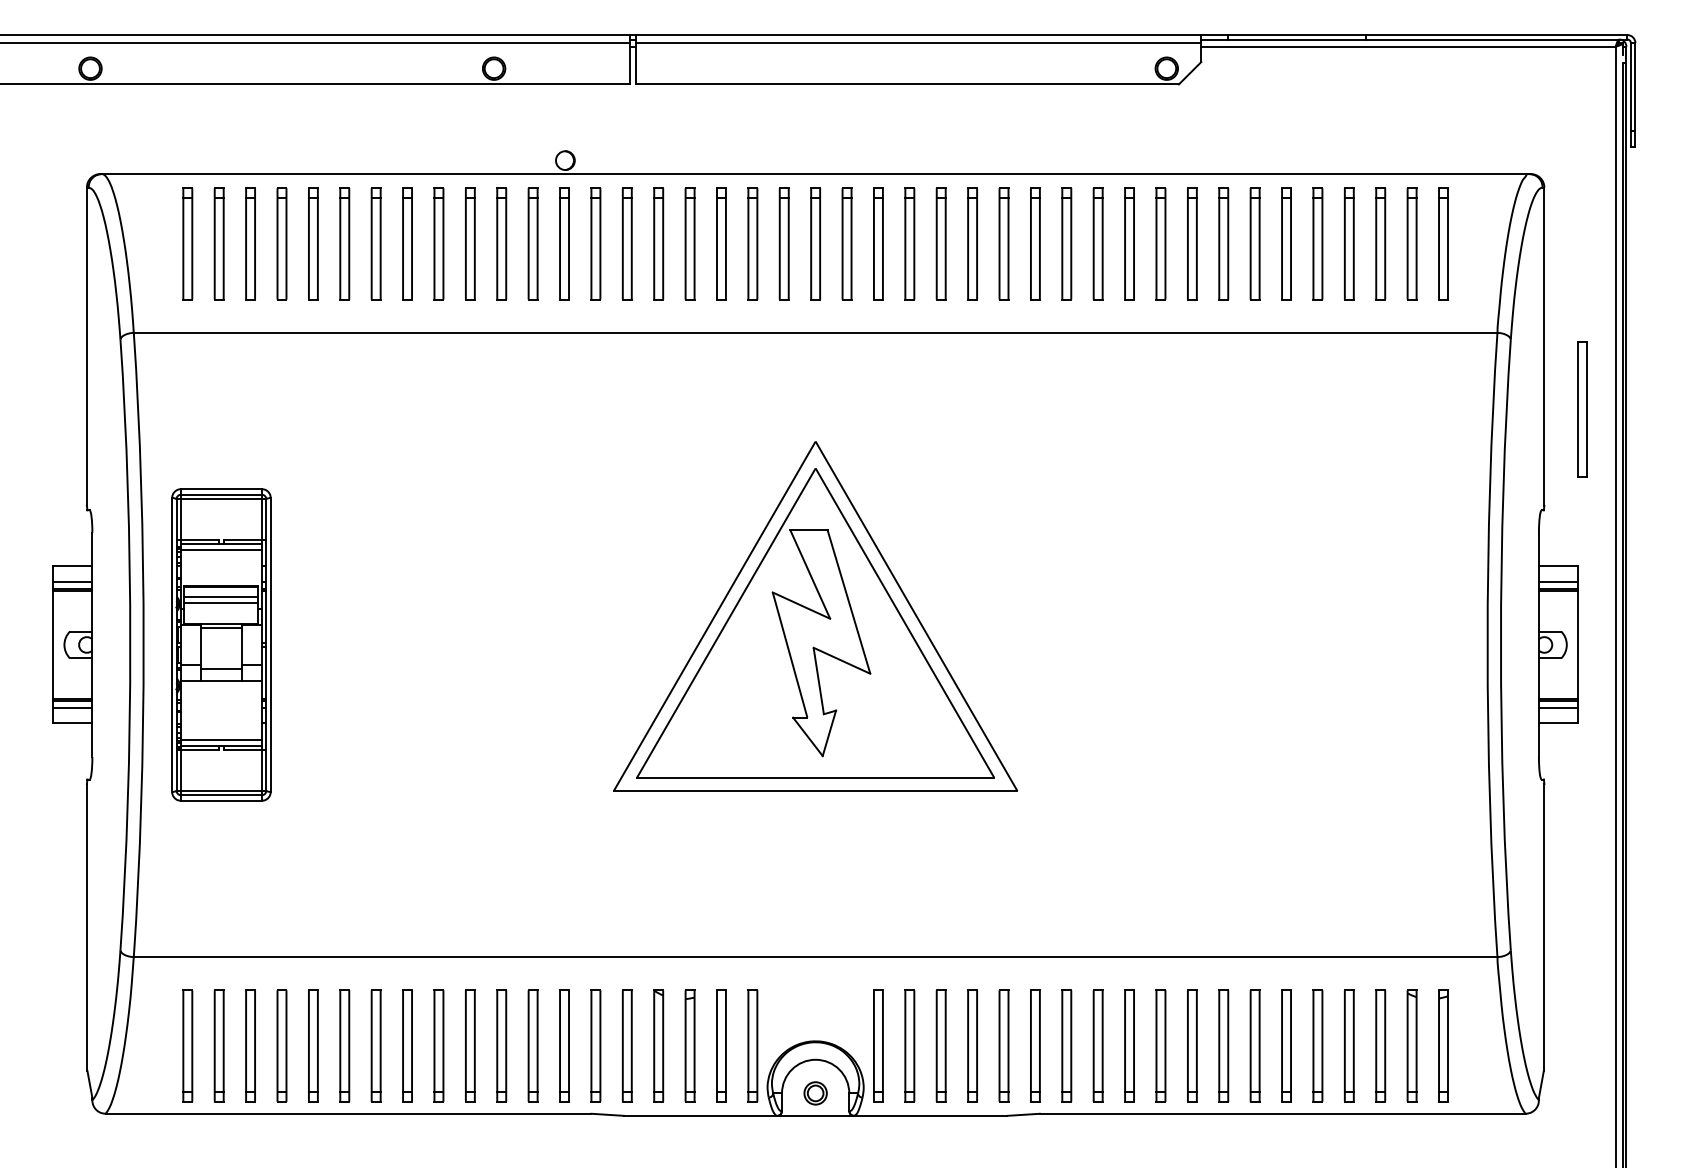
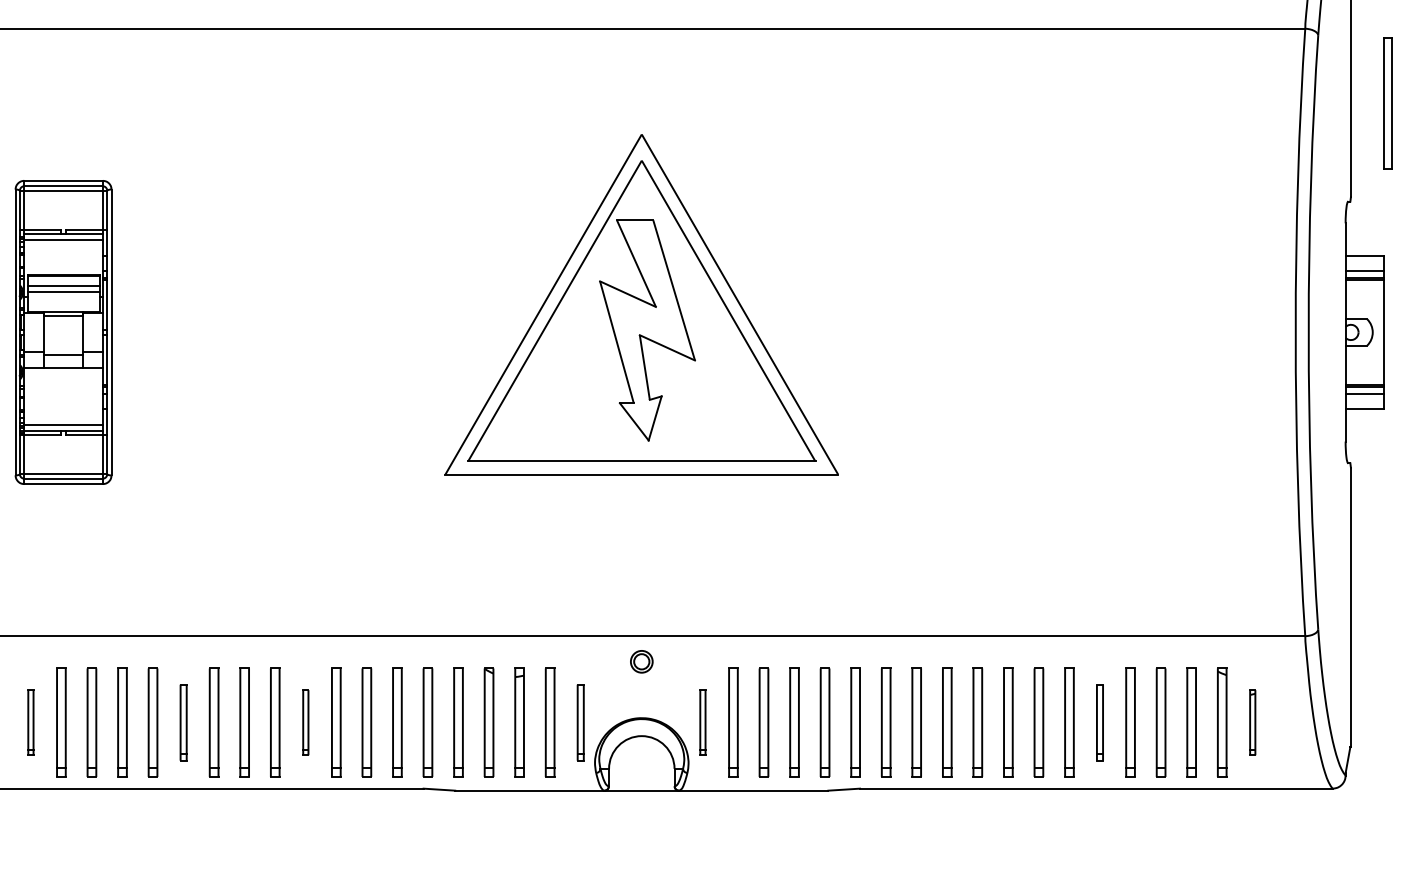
part: (187, 1045) -> (30, 722), size x0.6
part: (344, 1045) -> (183, 722), size x0.7
part: (470, 1045) -> (305, 722), size x0.6
part: (752, 1045) -> (580, 722), size x0.7
part: (878, 1045) -> (702, 722), size x0.6
part: (1286, 1045) -> (1099, 722), size x0.7
part: (1443, 1045) -> (1252, 722), size x0.6
part: (815, 1093) -> (641, 661), moved

